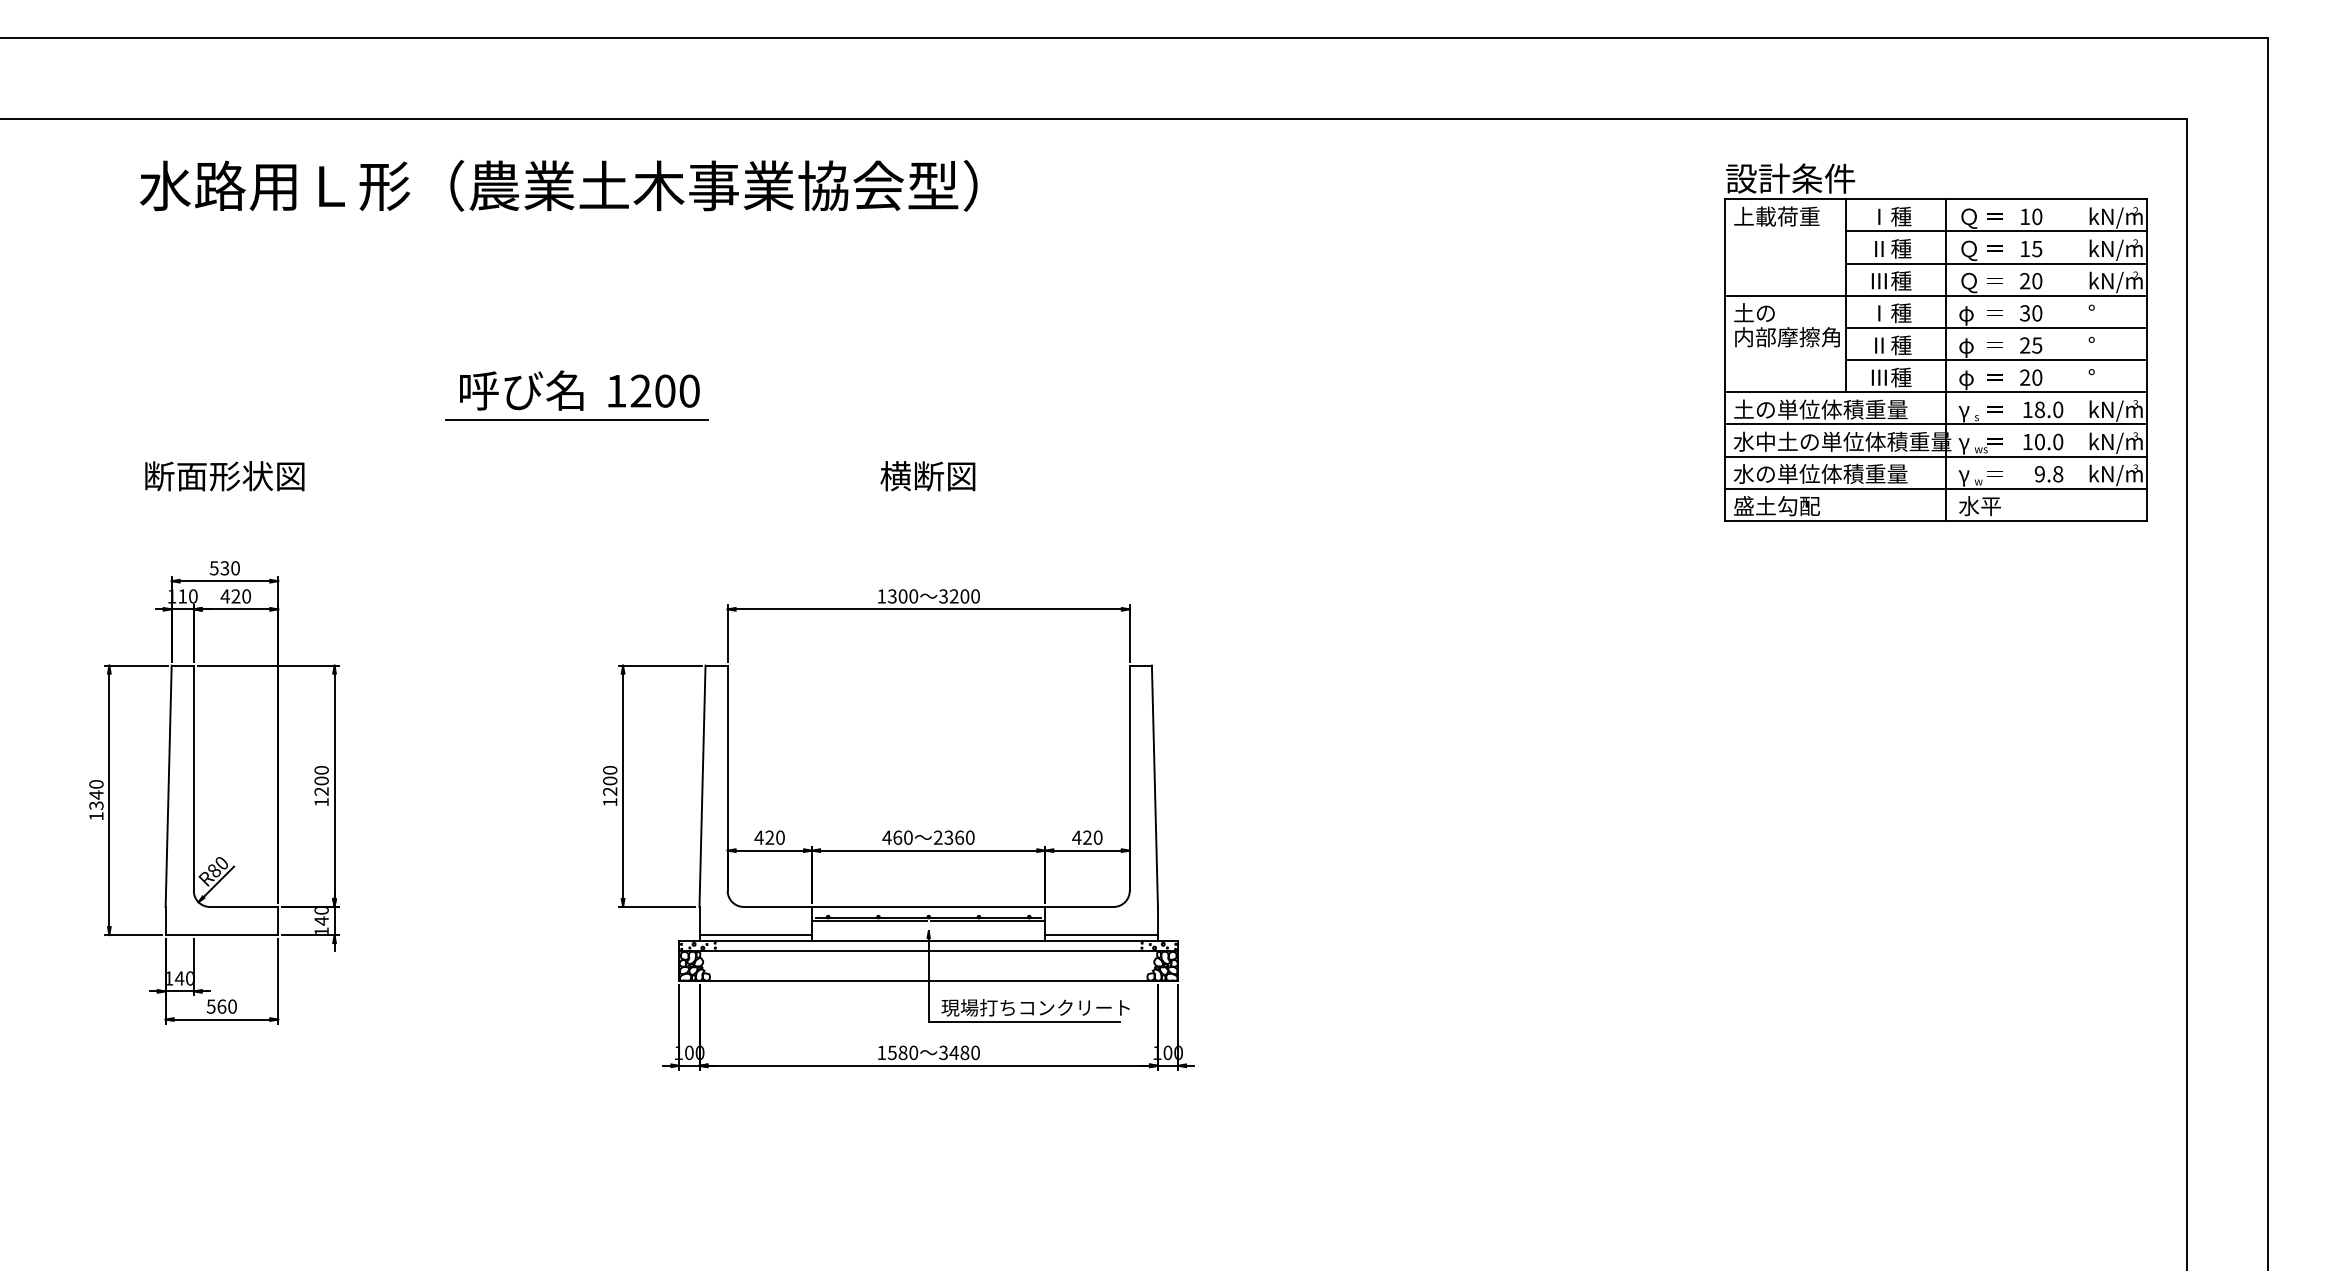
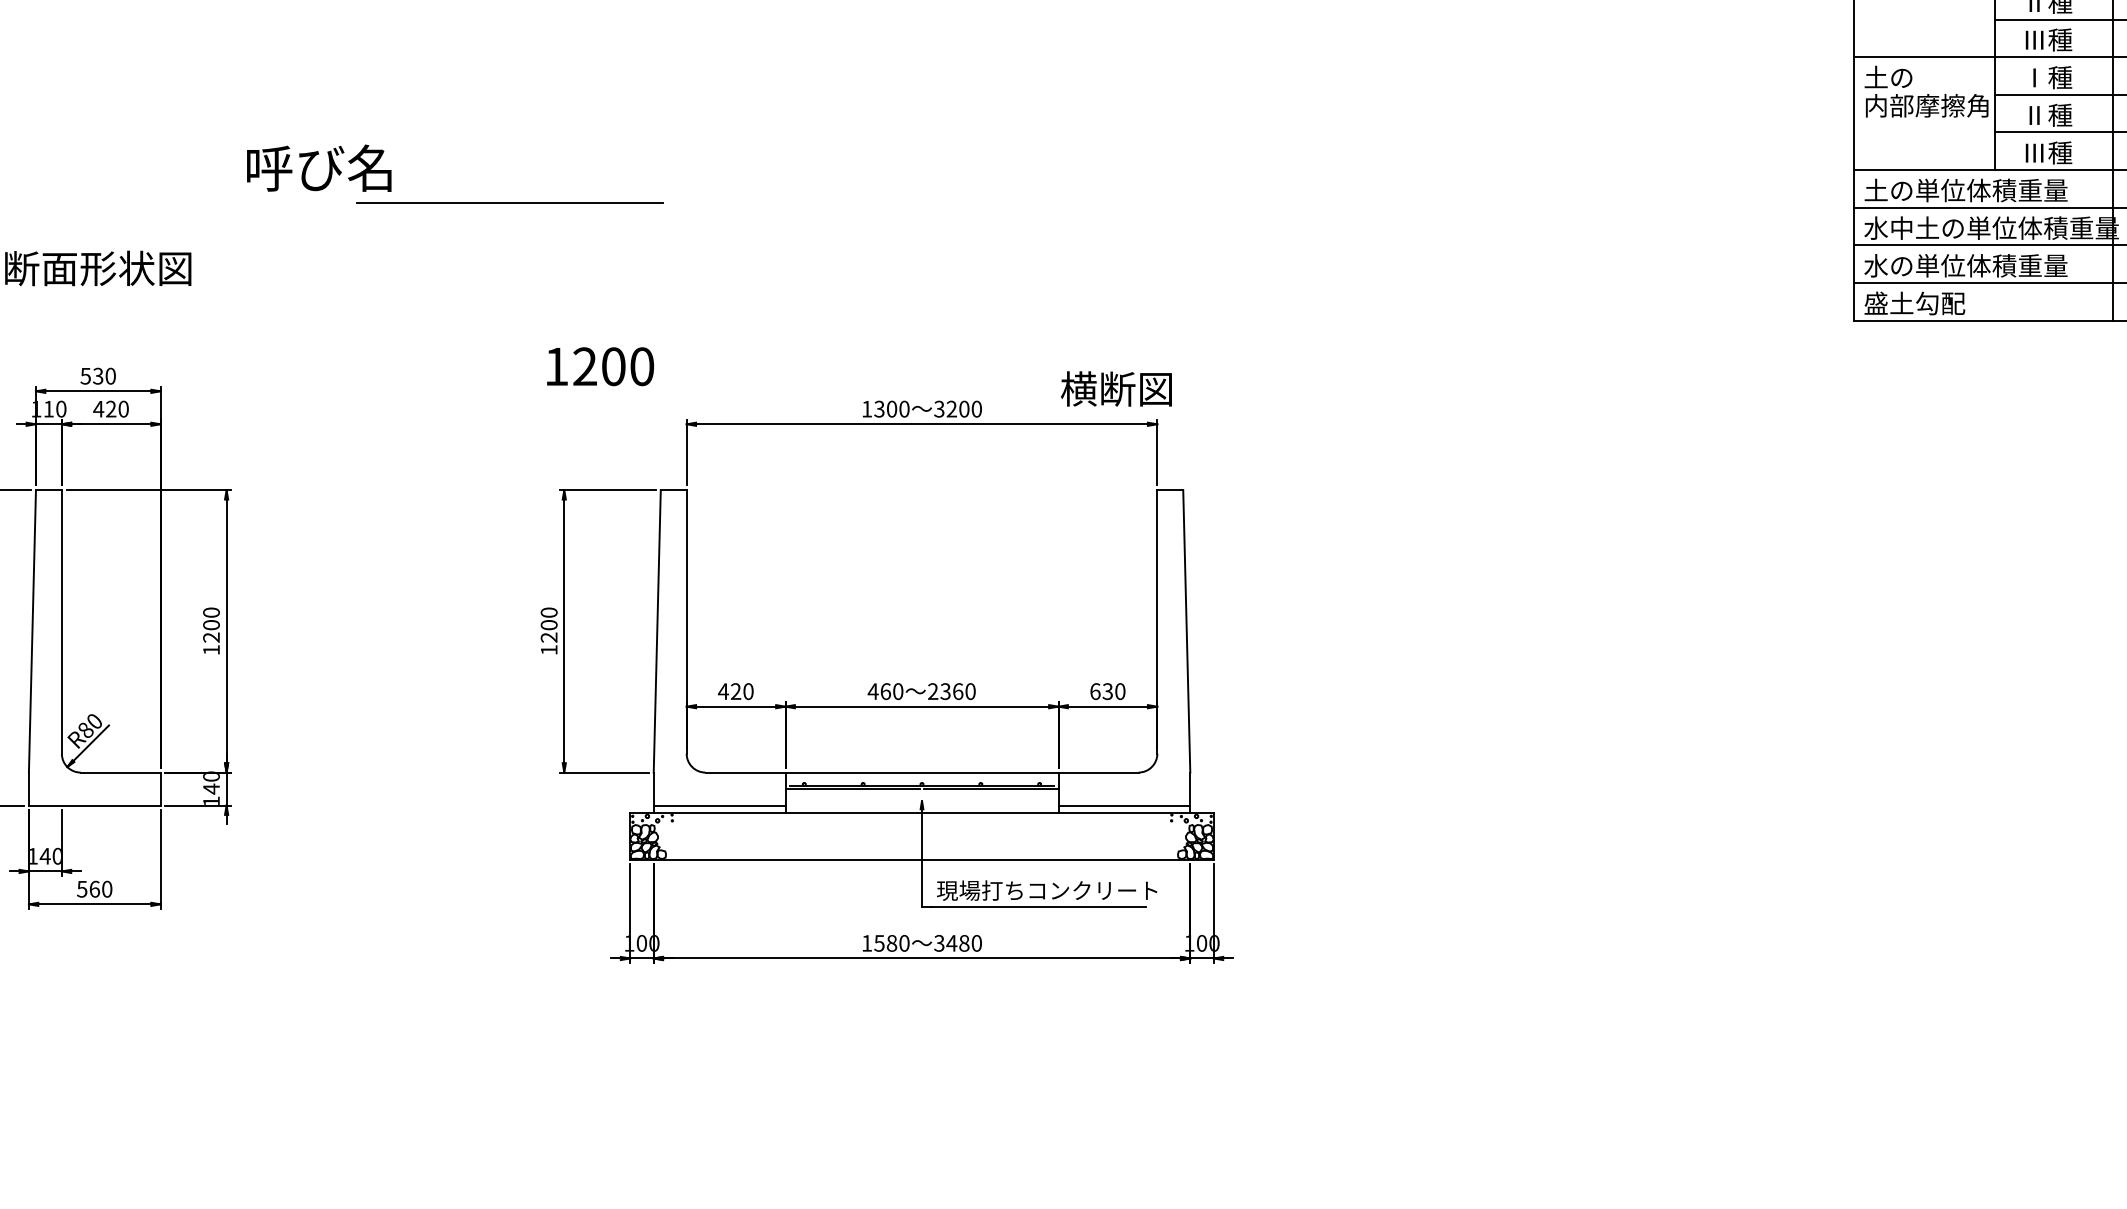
text: (521, 390) -> (318, 168), moved
text: (653, 390) -> (599, 365), moved
text: (927, 476) -> (1116, 389), moved
text: (1081, 837) -> (1100, 691), 420 -> 630
line: (928, 951) -> (921, 824), removed

